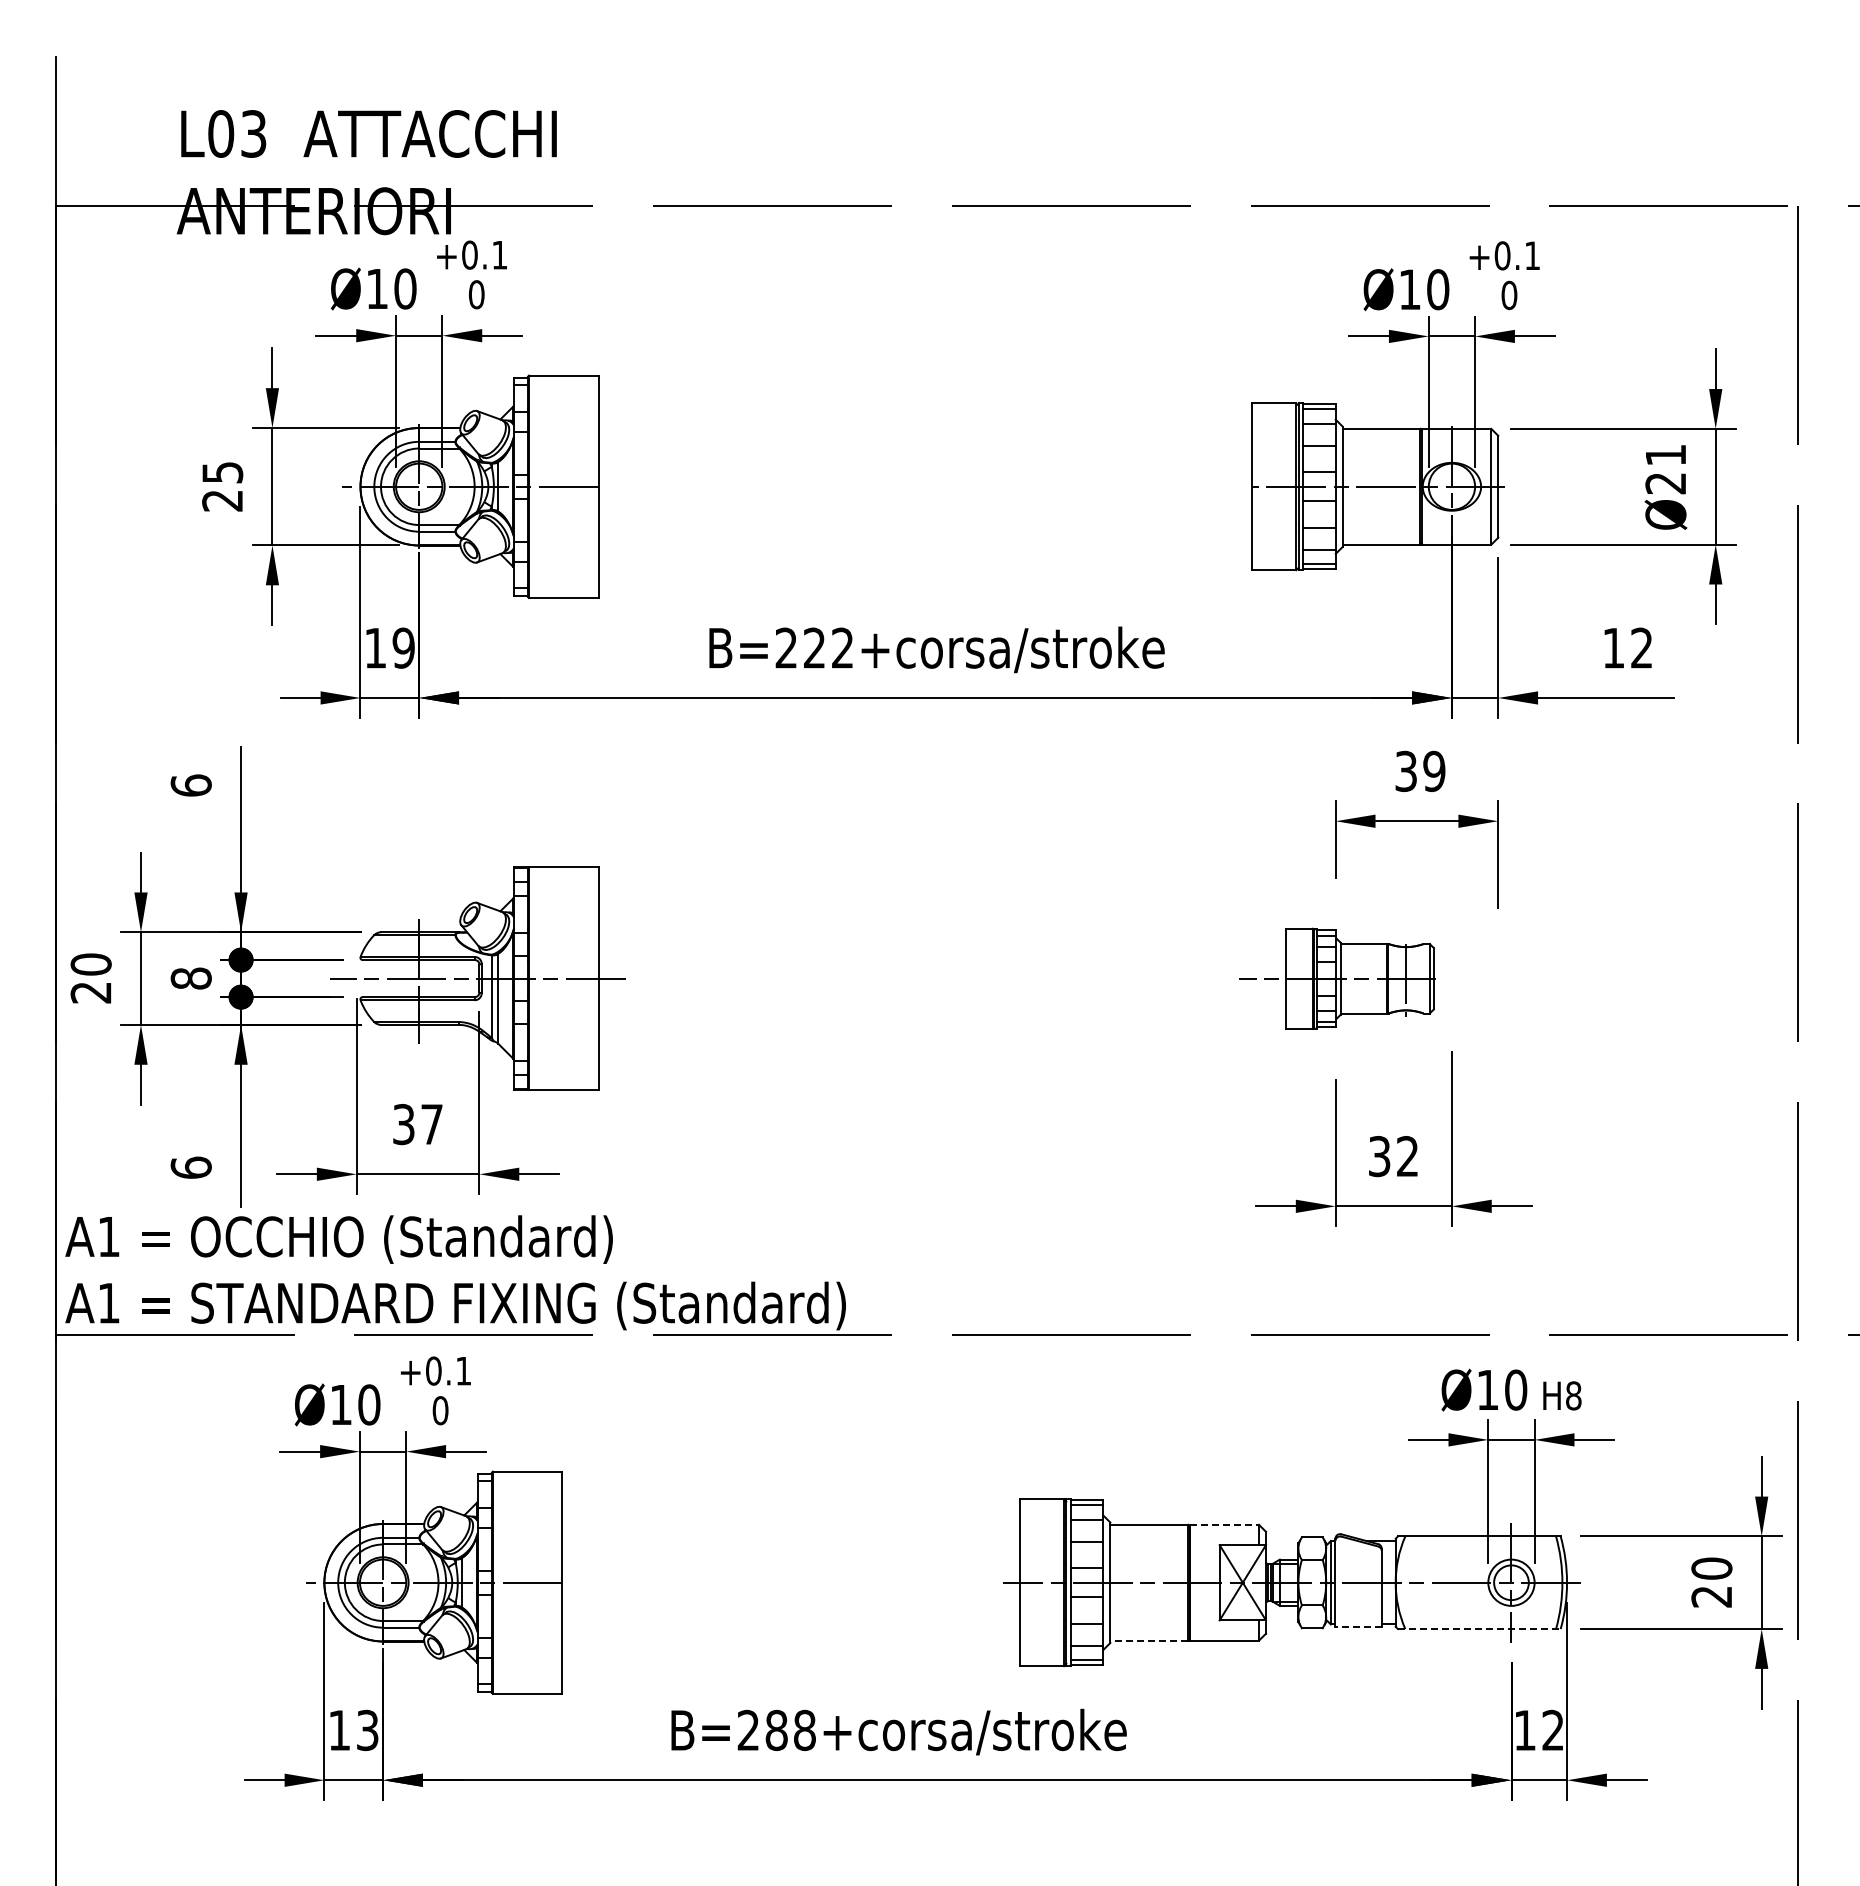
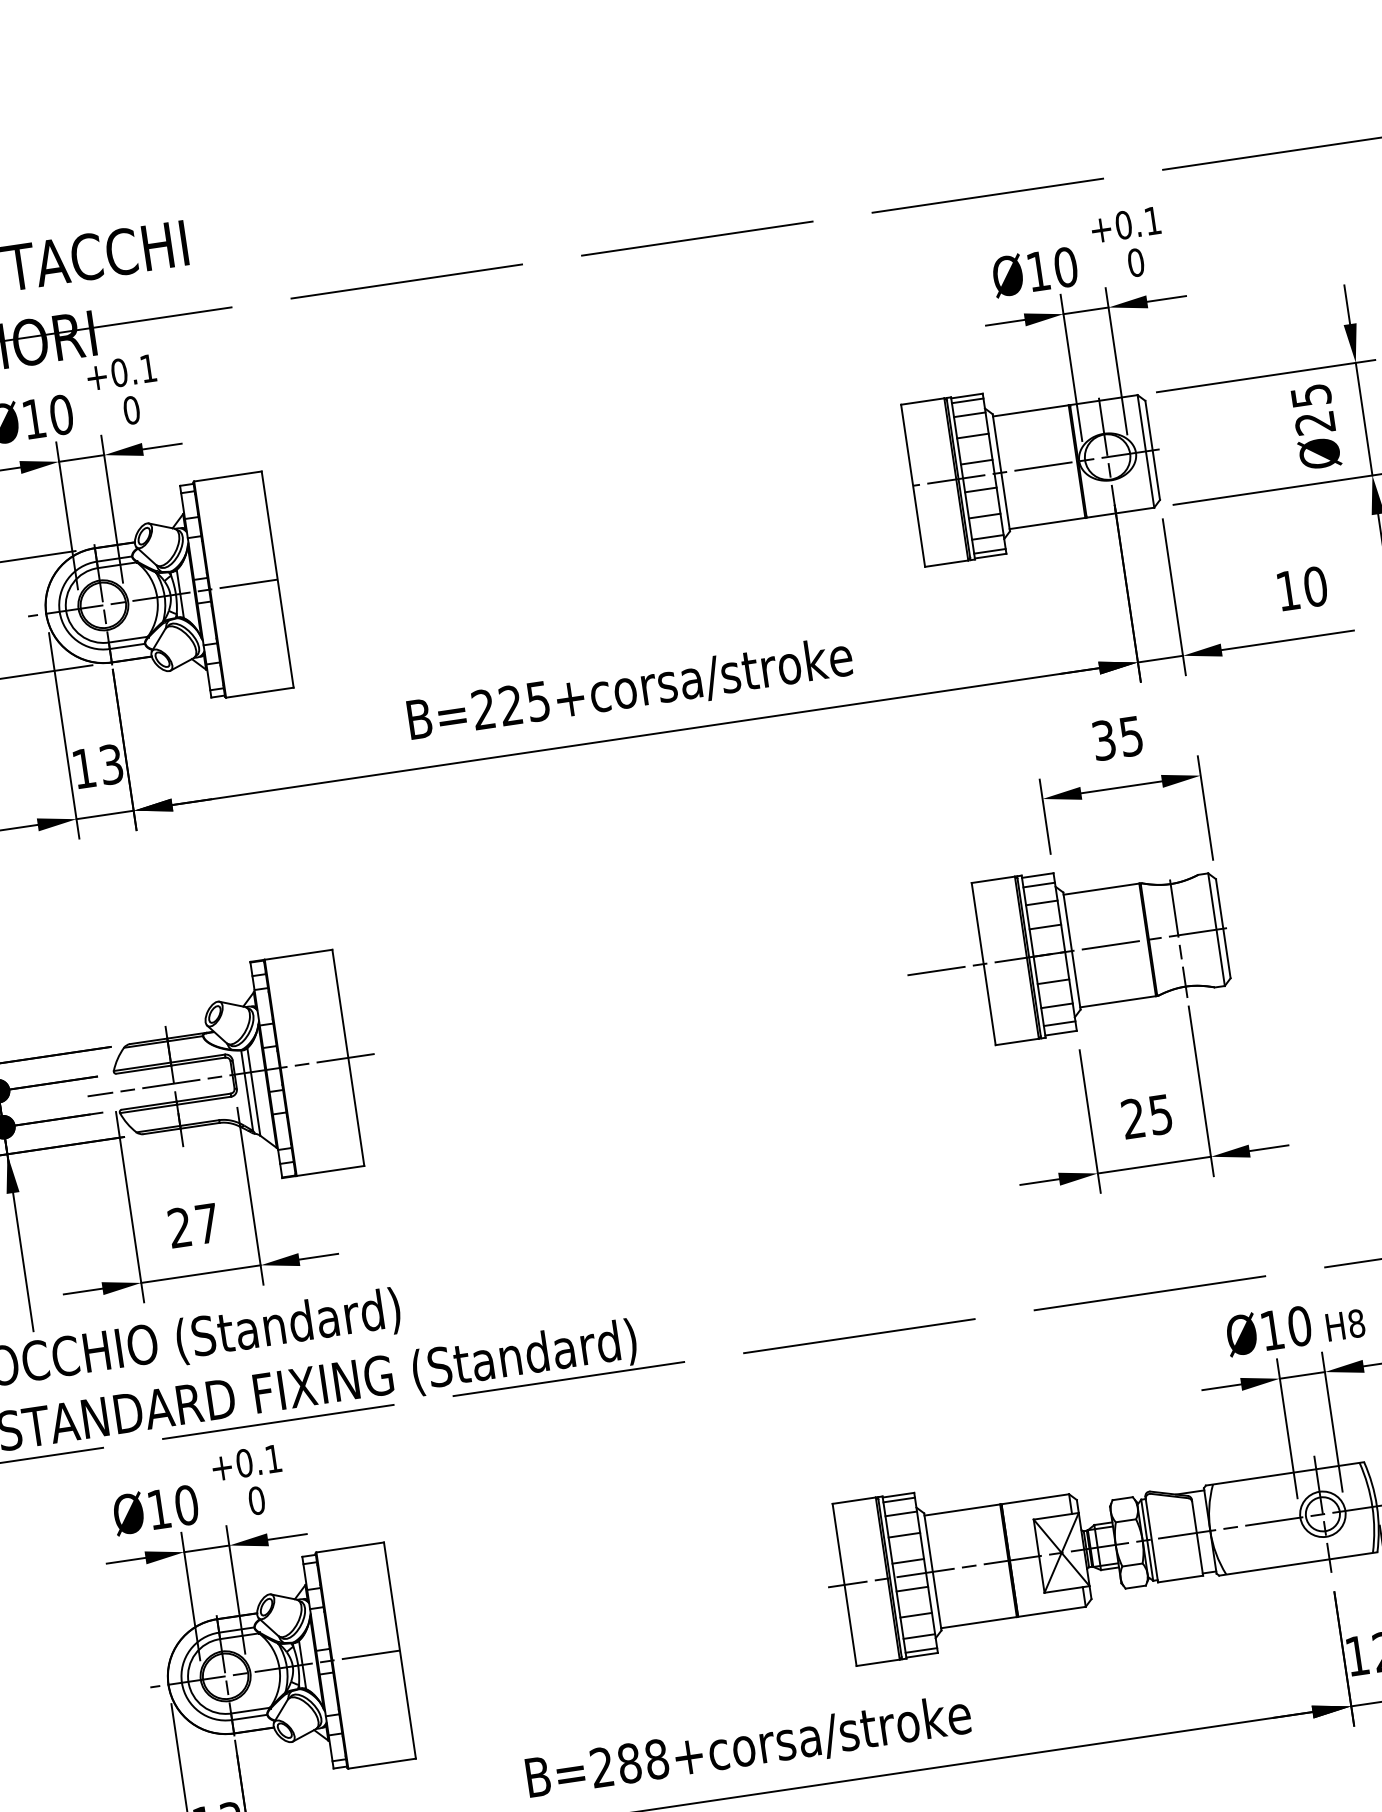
text: (1666, 455) -> (1311, 395), Ø21 -> Ø25
text: (403, 647) -> (111, 763), 19 -> 13
text: (842, 647) -> (538, 700), B=222+corsa/stroke -> B=225+corsa/stroke
text: (1642, 647) -> (1316, 585), 12 -> 10
text: (1434, 770) -> (1131, 735), 39 -> 35
part: (1337, 978) -> (1066, 951), size x1.67
text: (403, 1124) -> (179, 1227), 37 -> 27
text: (1393, 1156) -> (1146, 1116), 32 -> 25
line: (1224, 1524) -> (1035, 1498), dashed -> solid
line: (1358, 1626) -> (1180, 1578), dashed -> solid
line: (1479, 1629) -> (1298, 1564), dashed -> solid
line: (1149, 1640) -> (979, 1622), dashed -> solid

